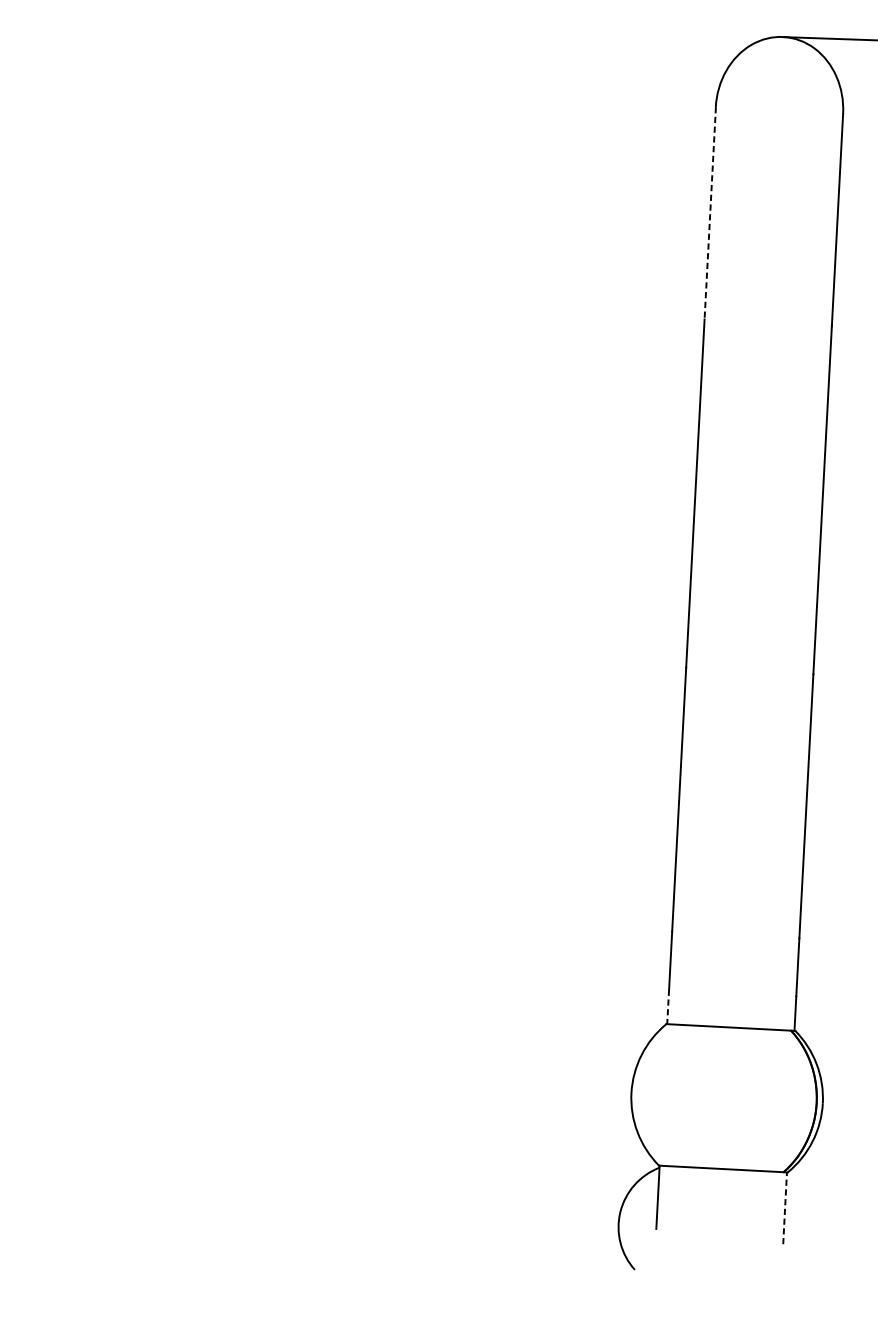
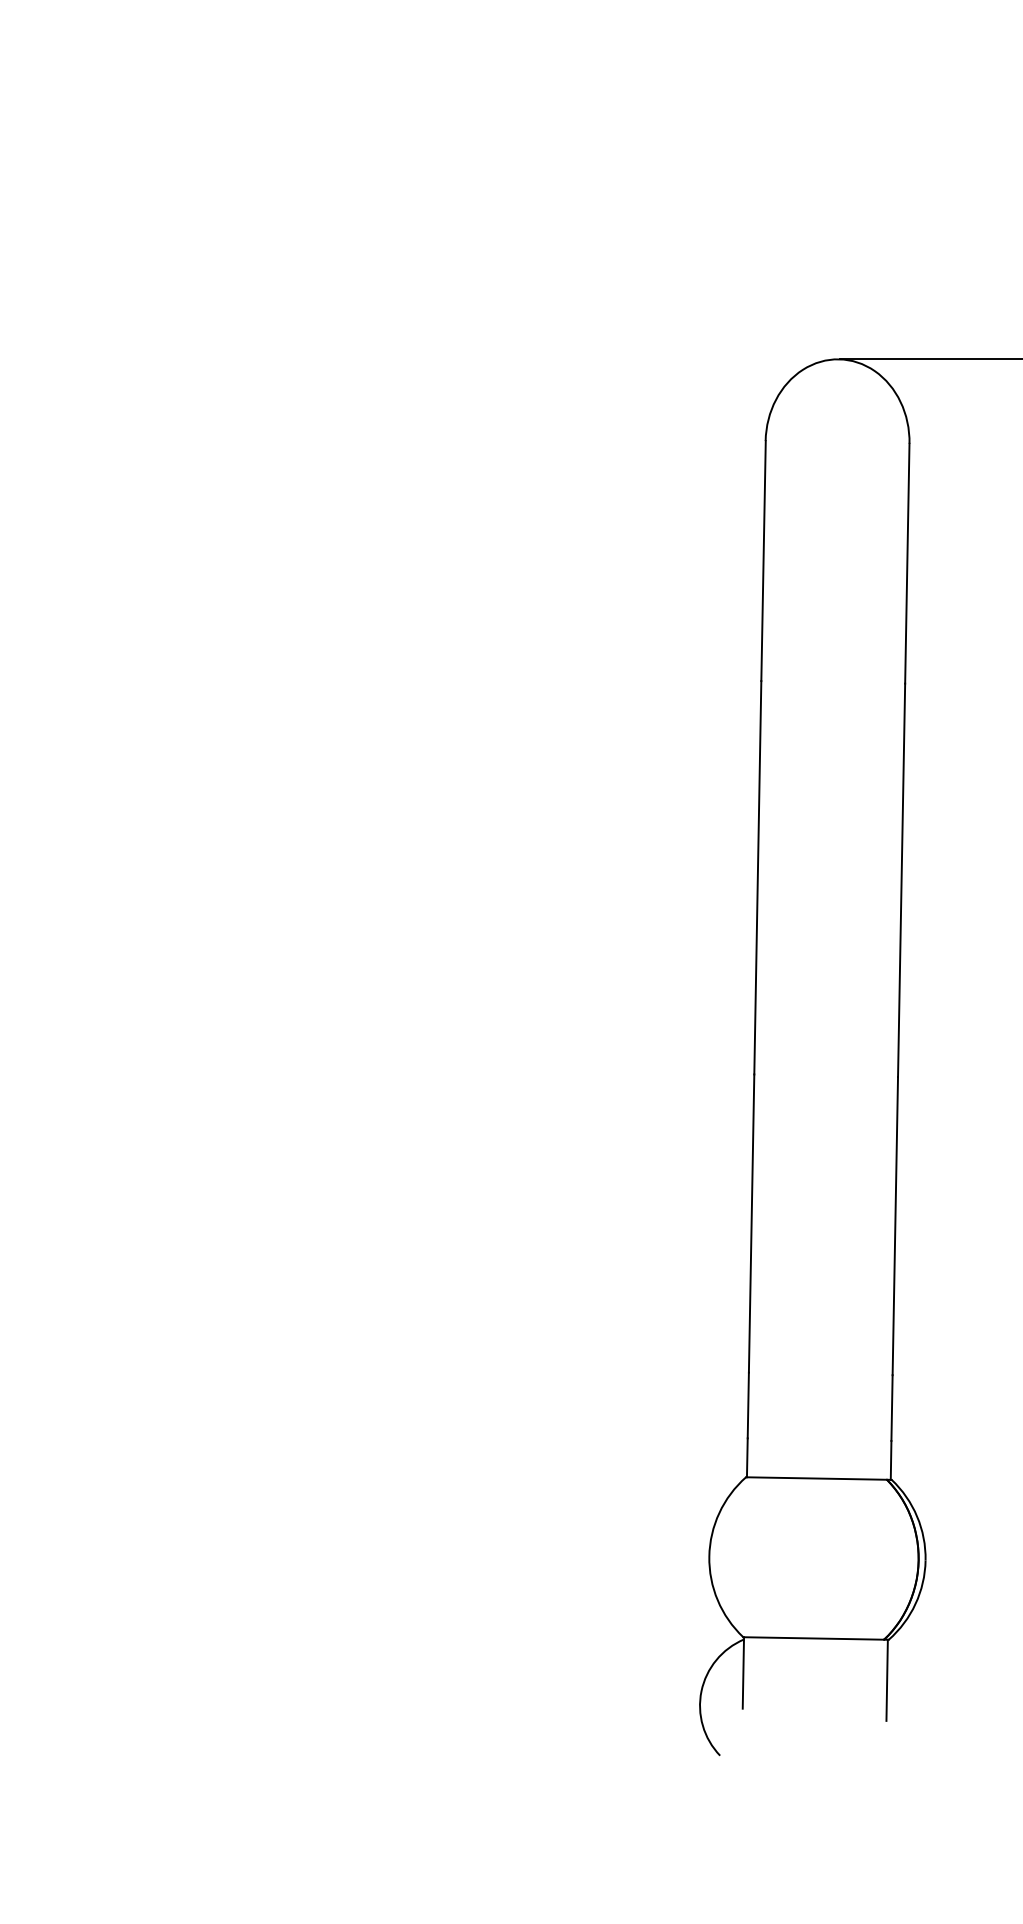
line: (710, 213) -> (763, 561), dashed -> solid
line: (668, 1007) -> (747, 1458), dashed -> solid
line: (785, 1208) -> (887, 1680), dashed -> solid

